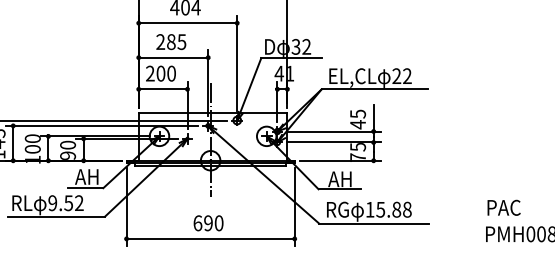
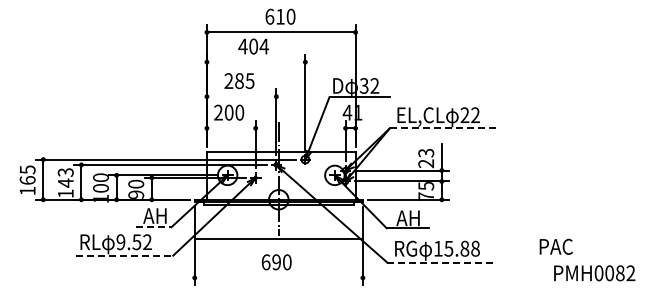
line: (187, 23) -> (255, 62), removed
line: (173, 57) -> (241, 96), removed
line: (163, 89) -> (231, 128), removed
line: (374, 89) -> (442, 128), solid -> dashed
text: (357, 119) -> (425, 158), 45 -> 23
line: (85, 188) -> (153, 227), solid -> dashed
text: (503, 207) -> (555, 246), moved
line: (56, 216) -> (124, 255), solid -> dashed
line: (374, 223) -> (442, 262), solid -> dashed
line: (210, 238) -> (278, 238), moved

